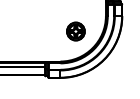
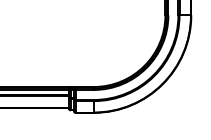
part: (75, 31) -> (117, 39), removed

